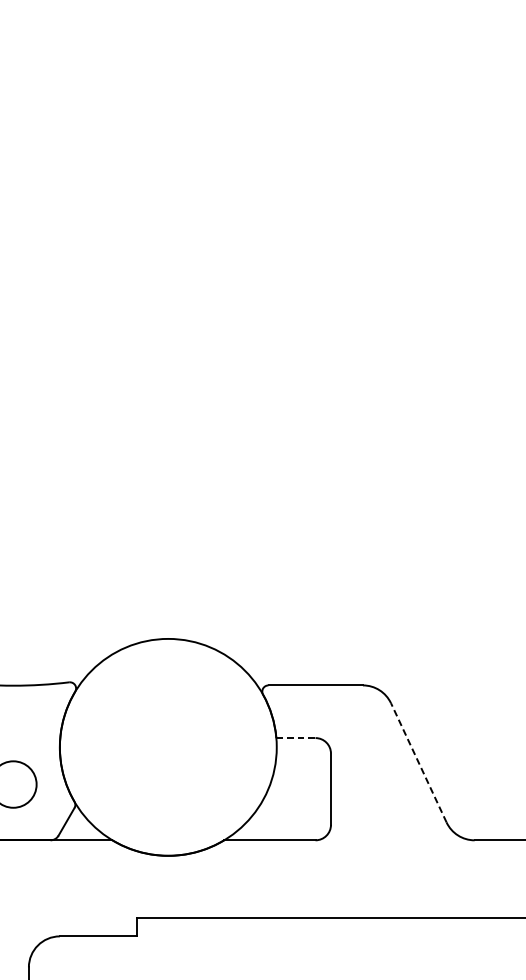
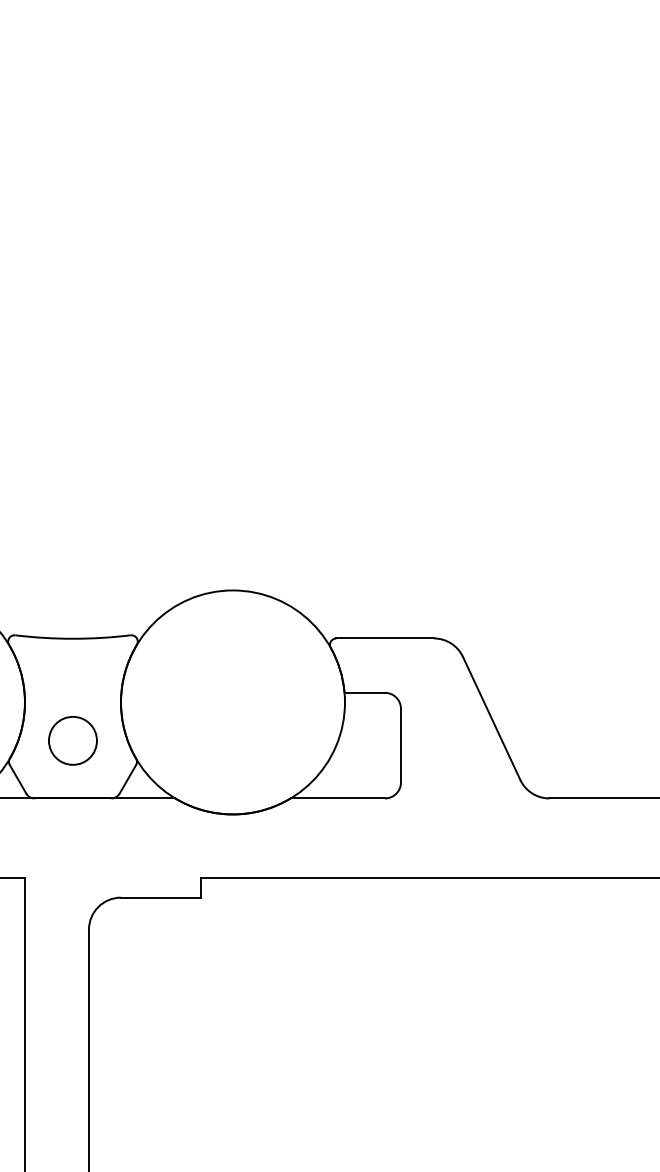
line: (296, 737) -> (365, 692), dashed -> solid
line: (418, 762) -> (491, 718), dashed -> solid

